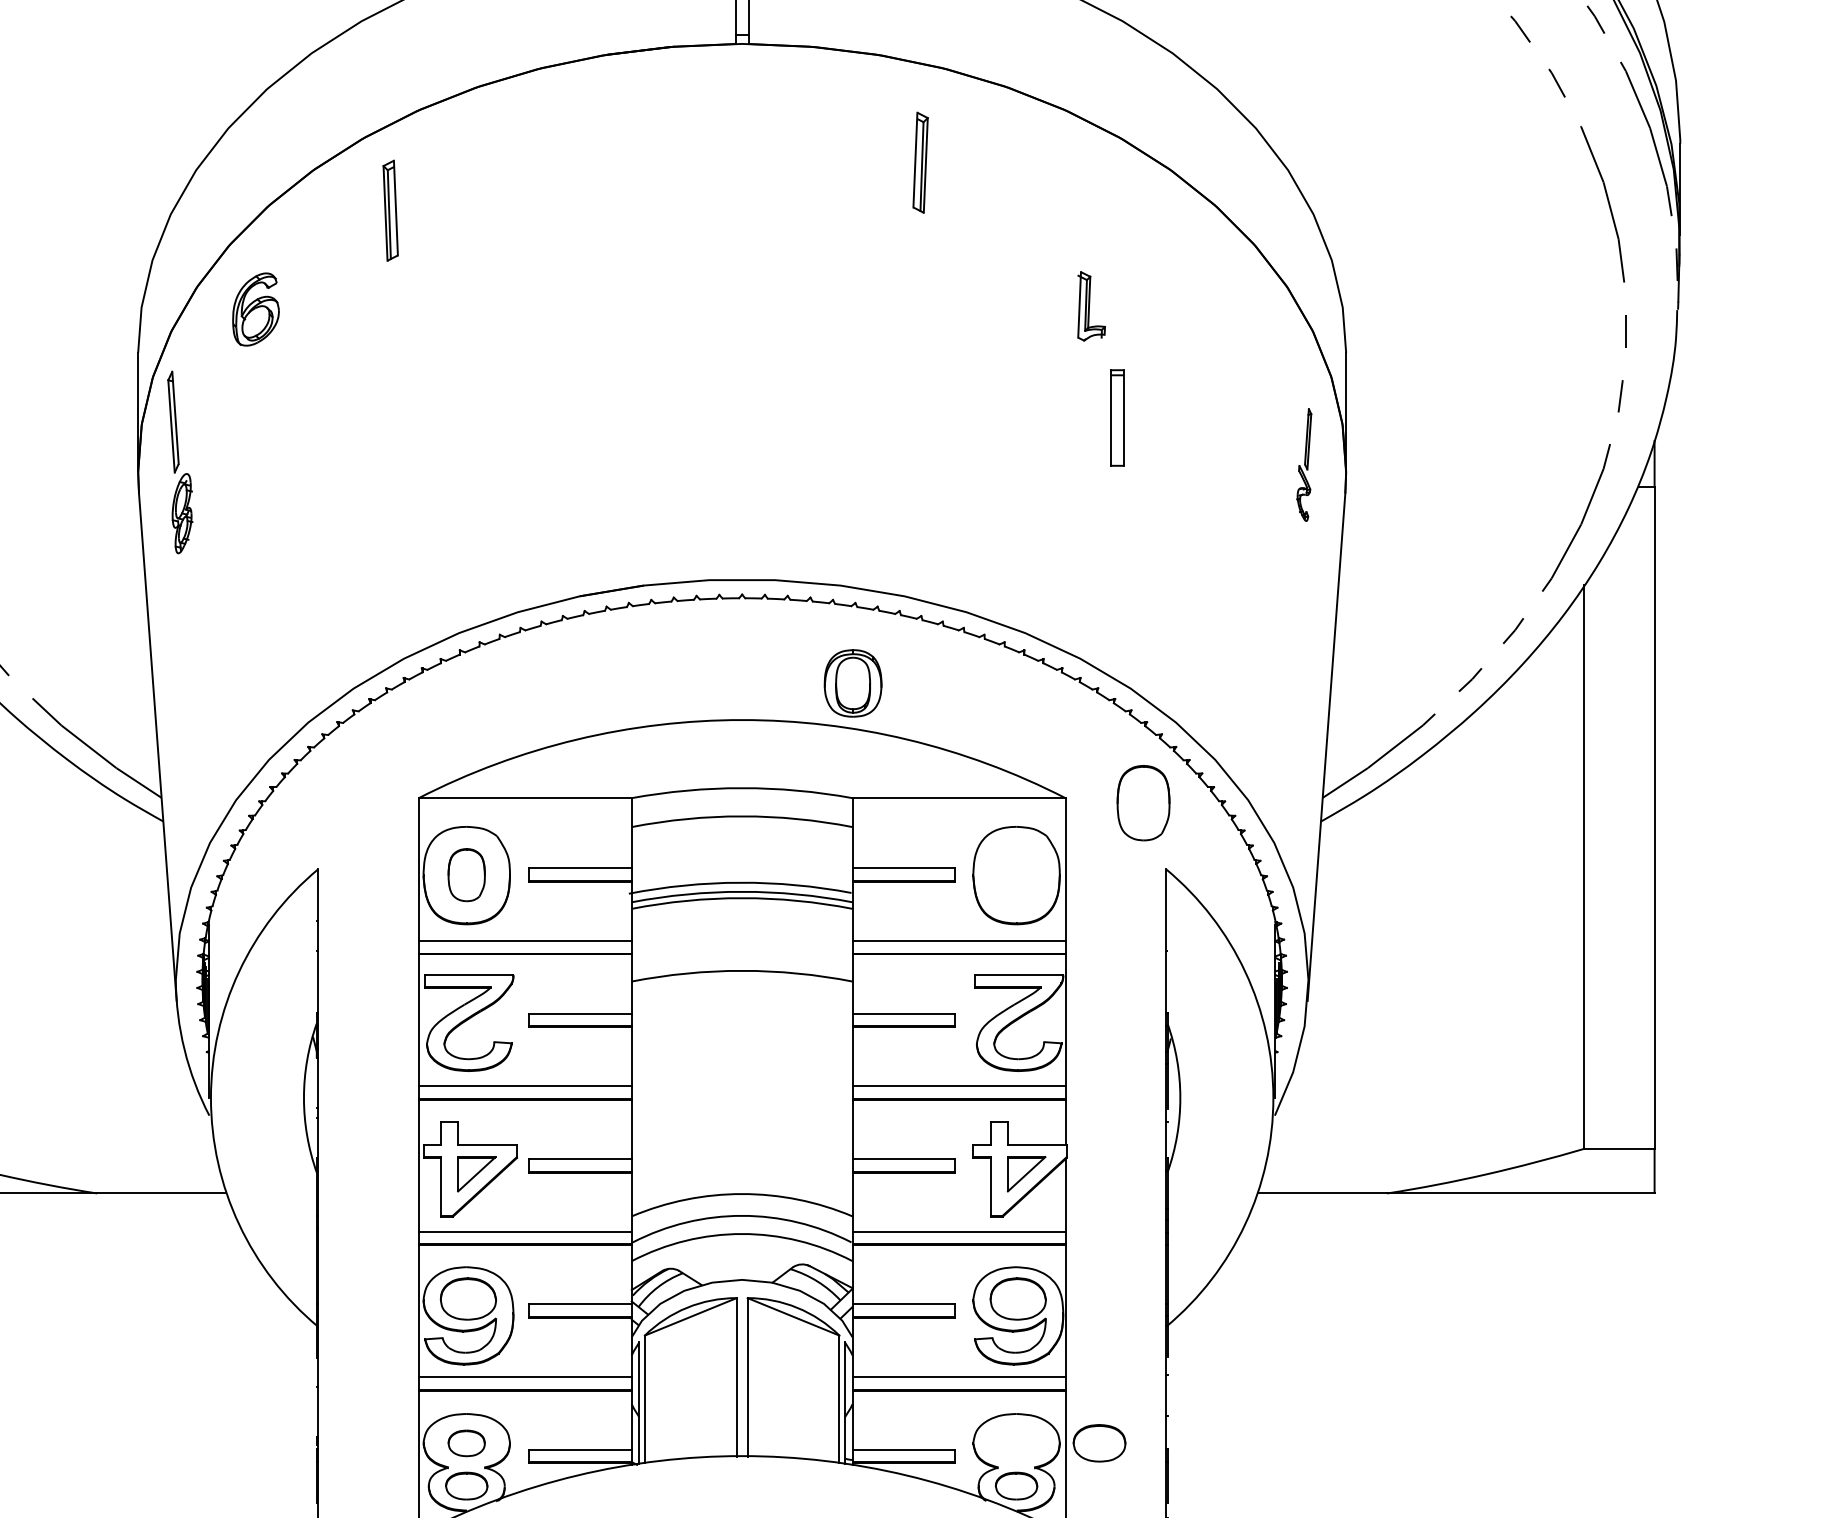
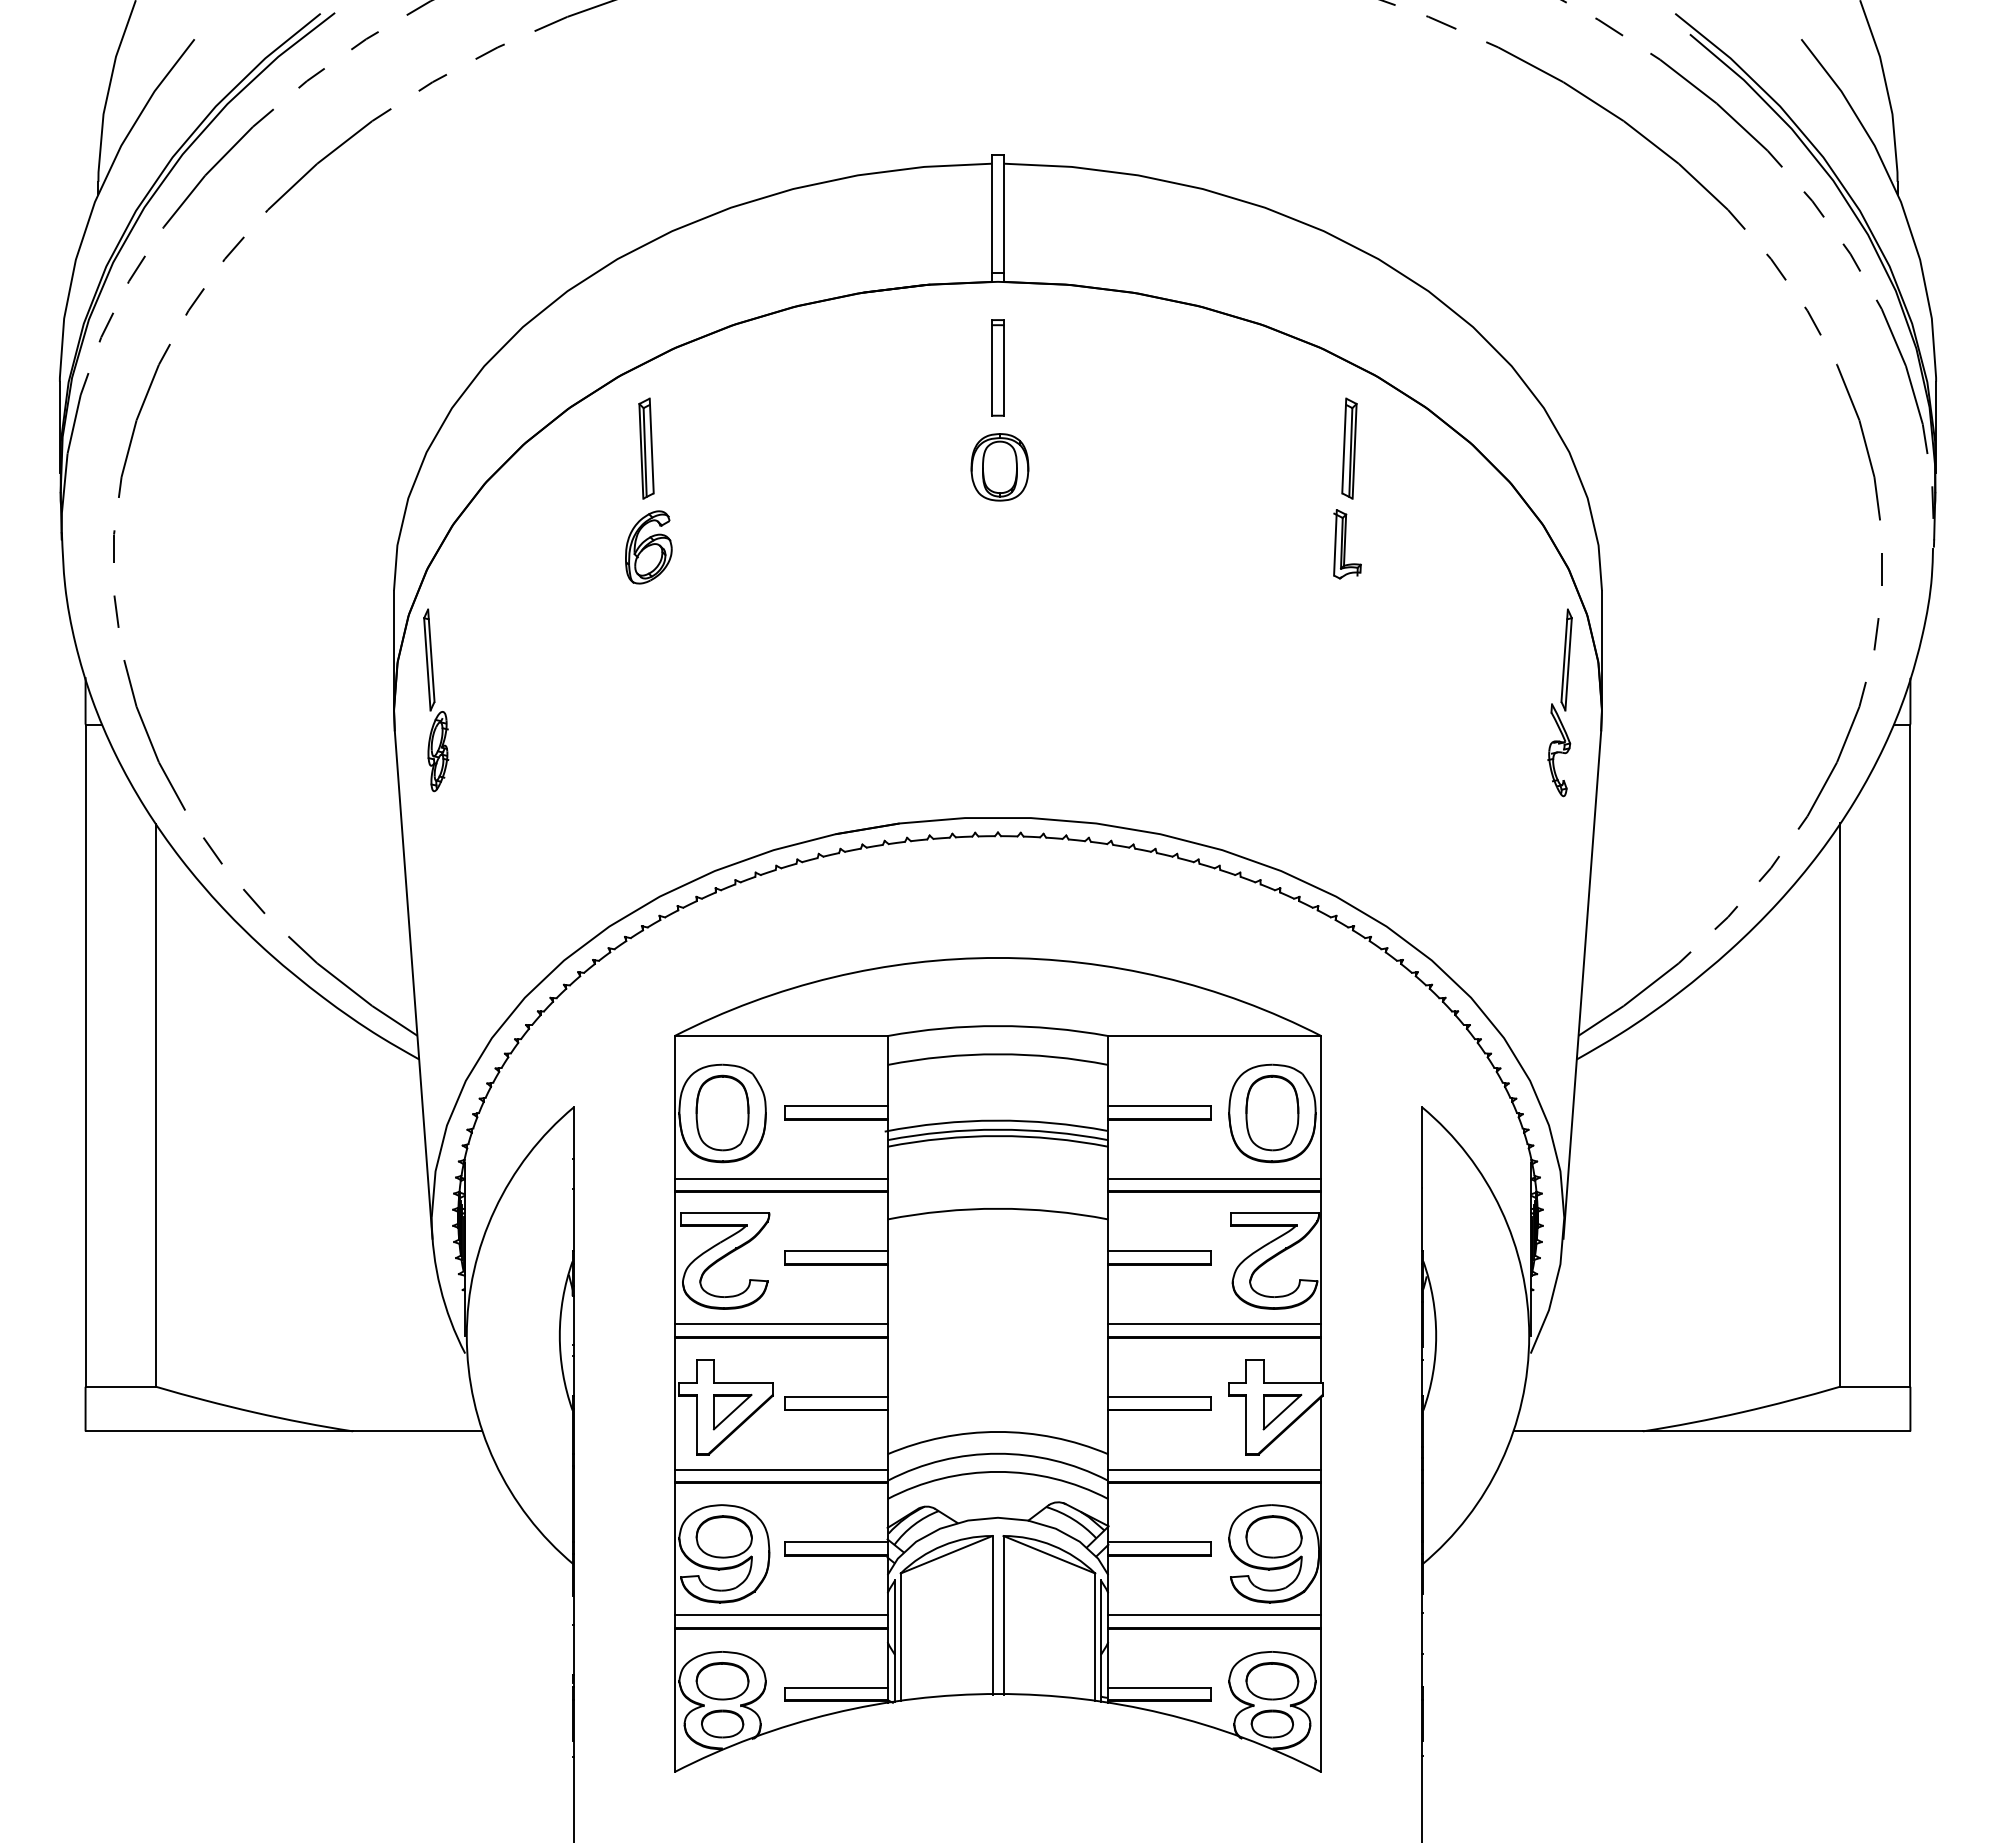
part: (920, 162) -> (1349, 448), moved
part: (255, 309) -> (648, 547), moved
part: (1116, 417) -> (997, 367), moved
part: (1303, 464) -> (1559, 702), size x1.67
part: (852, 683) -> (999, 467), moved
part: (1143, 802) -> (1272, 1112), moved
part: (466, 874) -> (722, 1112), size x1.43
part: (466, 1443) -> (722, 1681), size x1.43
part: (1099, 1443) -> (1272, 1681), moved

